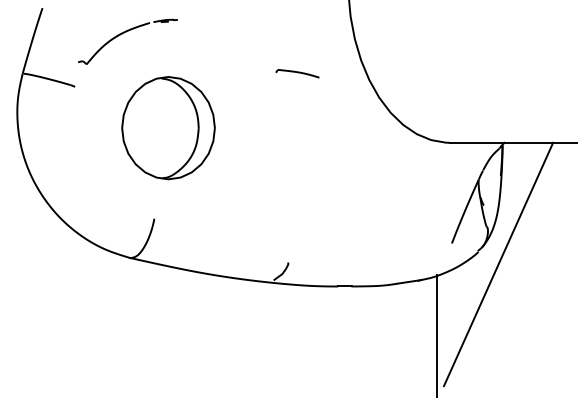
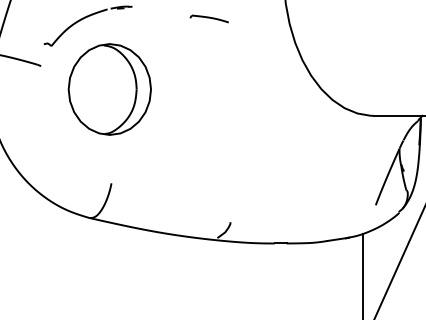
part: (297, 73) -> (209, 18), moved
part: (168, 128) -> (109, 89), moved

